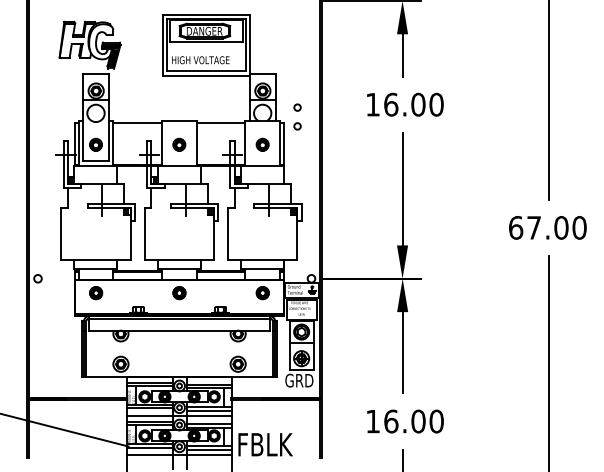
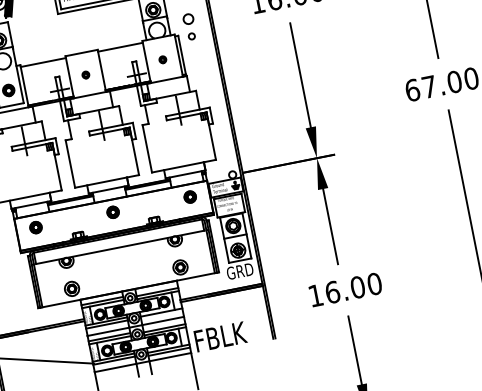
circle: (297, 107) -> (188, 18), size x1.6
part: (179, 144) -> (85, 74), size x0.6
part: (262, 144) -> (162, 59), size x0.6
line: (208, 410) -> (161, 315), removed

